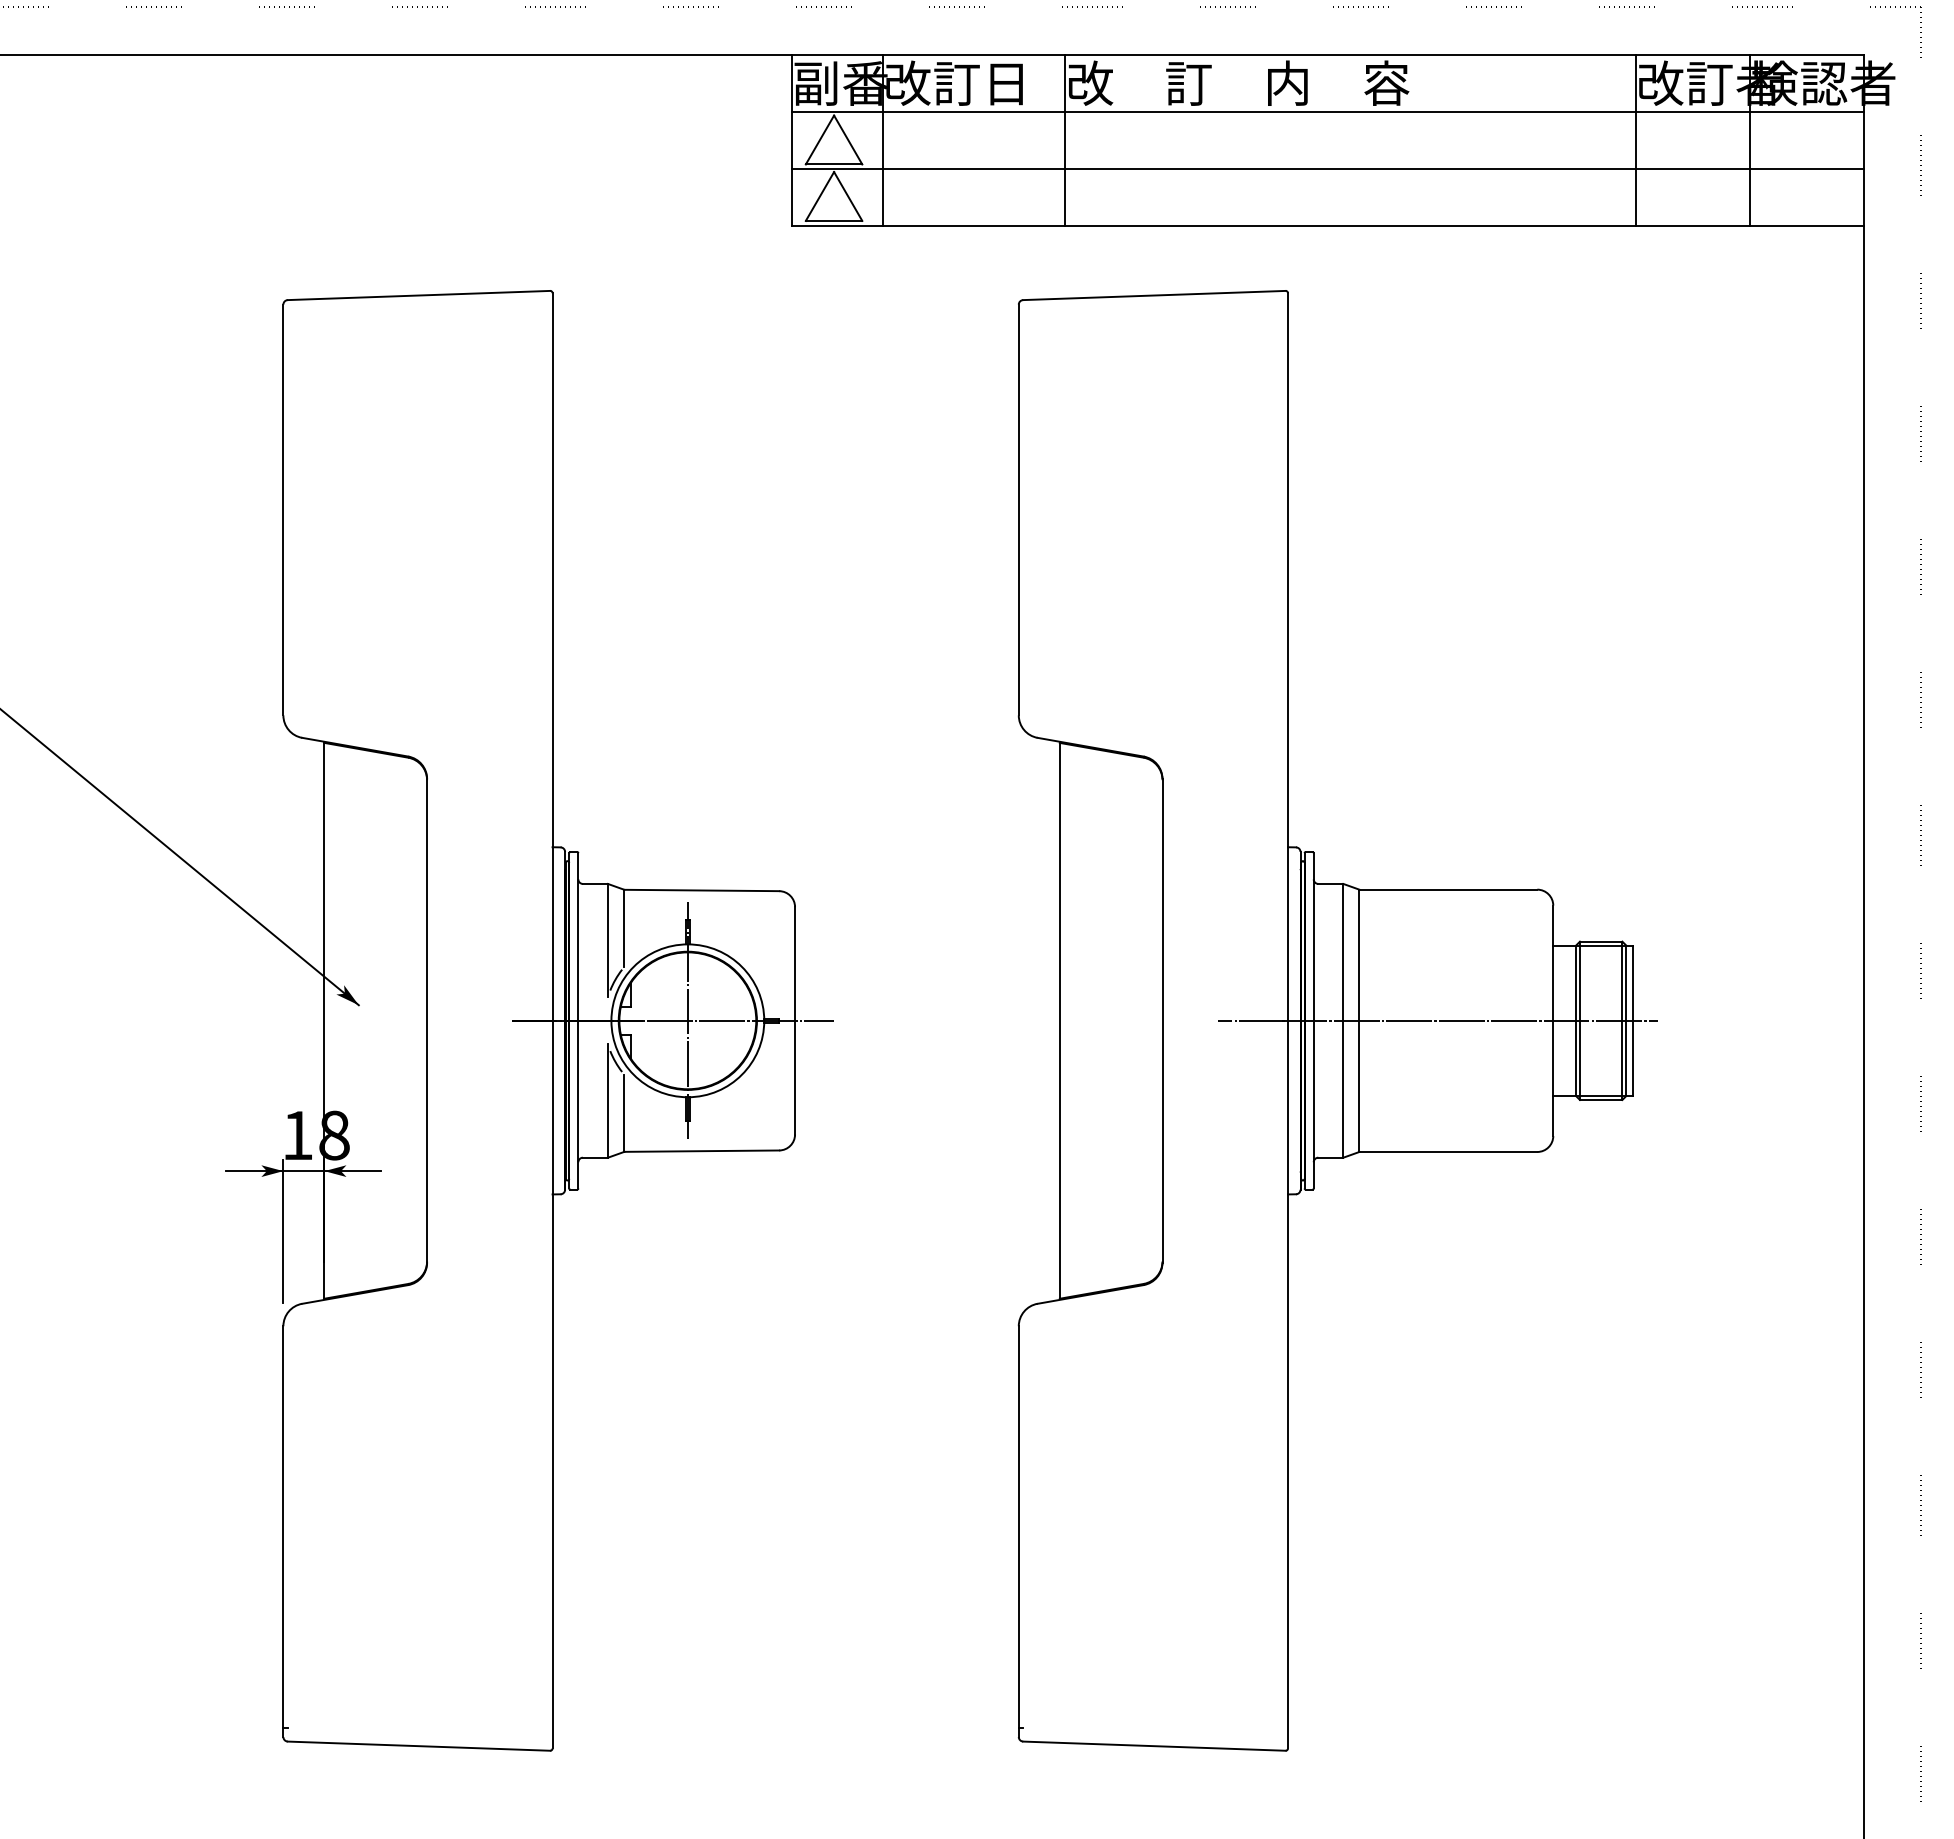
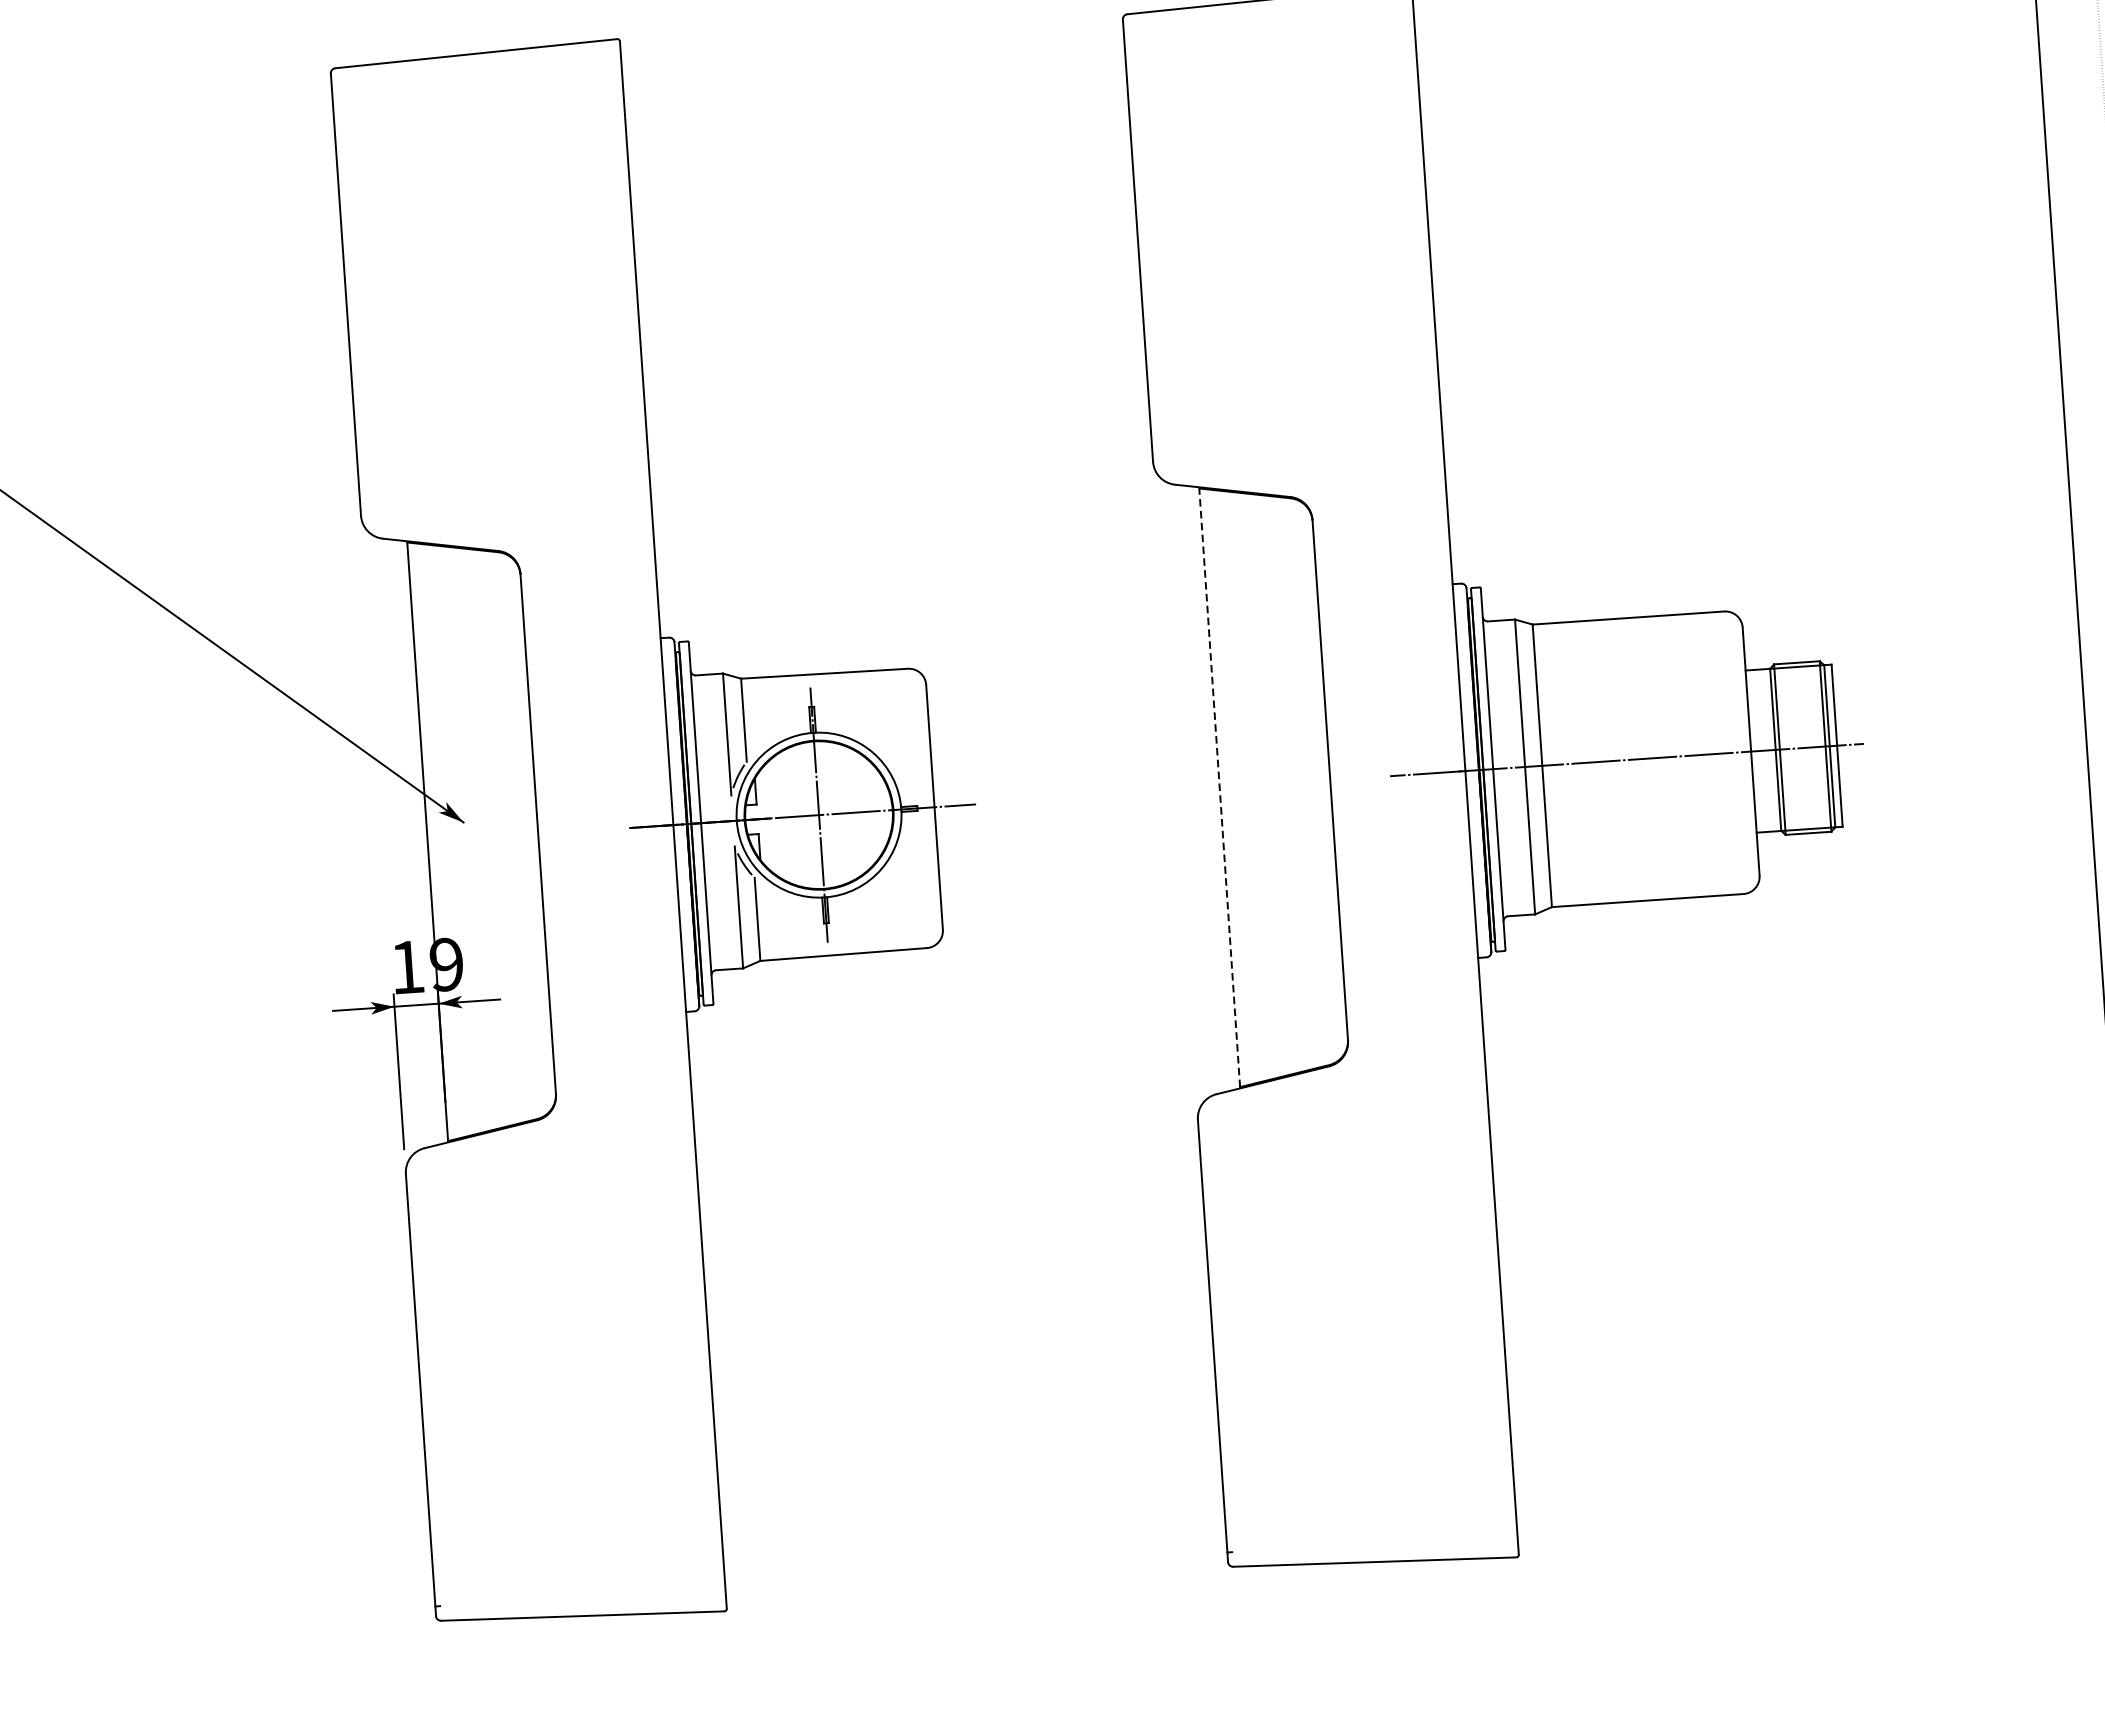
line: (1059, 1020) -> (1219, 787), solid -> dashed
text: (334, 1135) -> (446, 964), 18 -> 19

